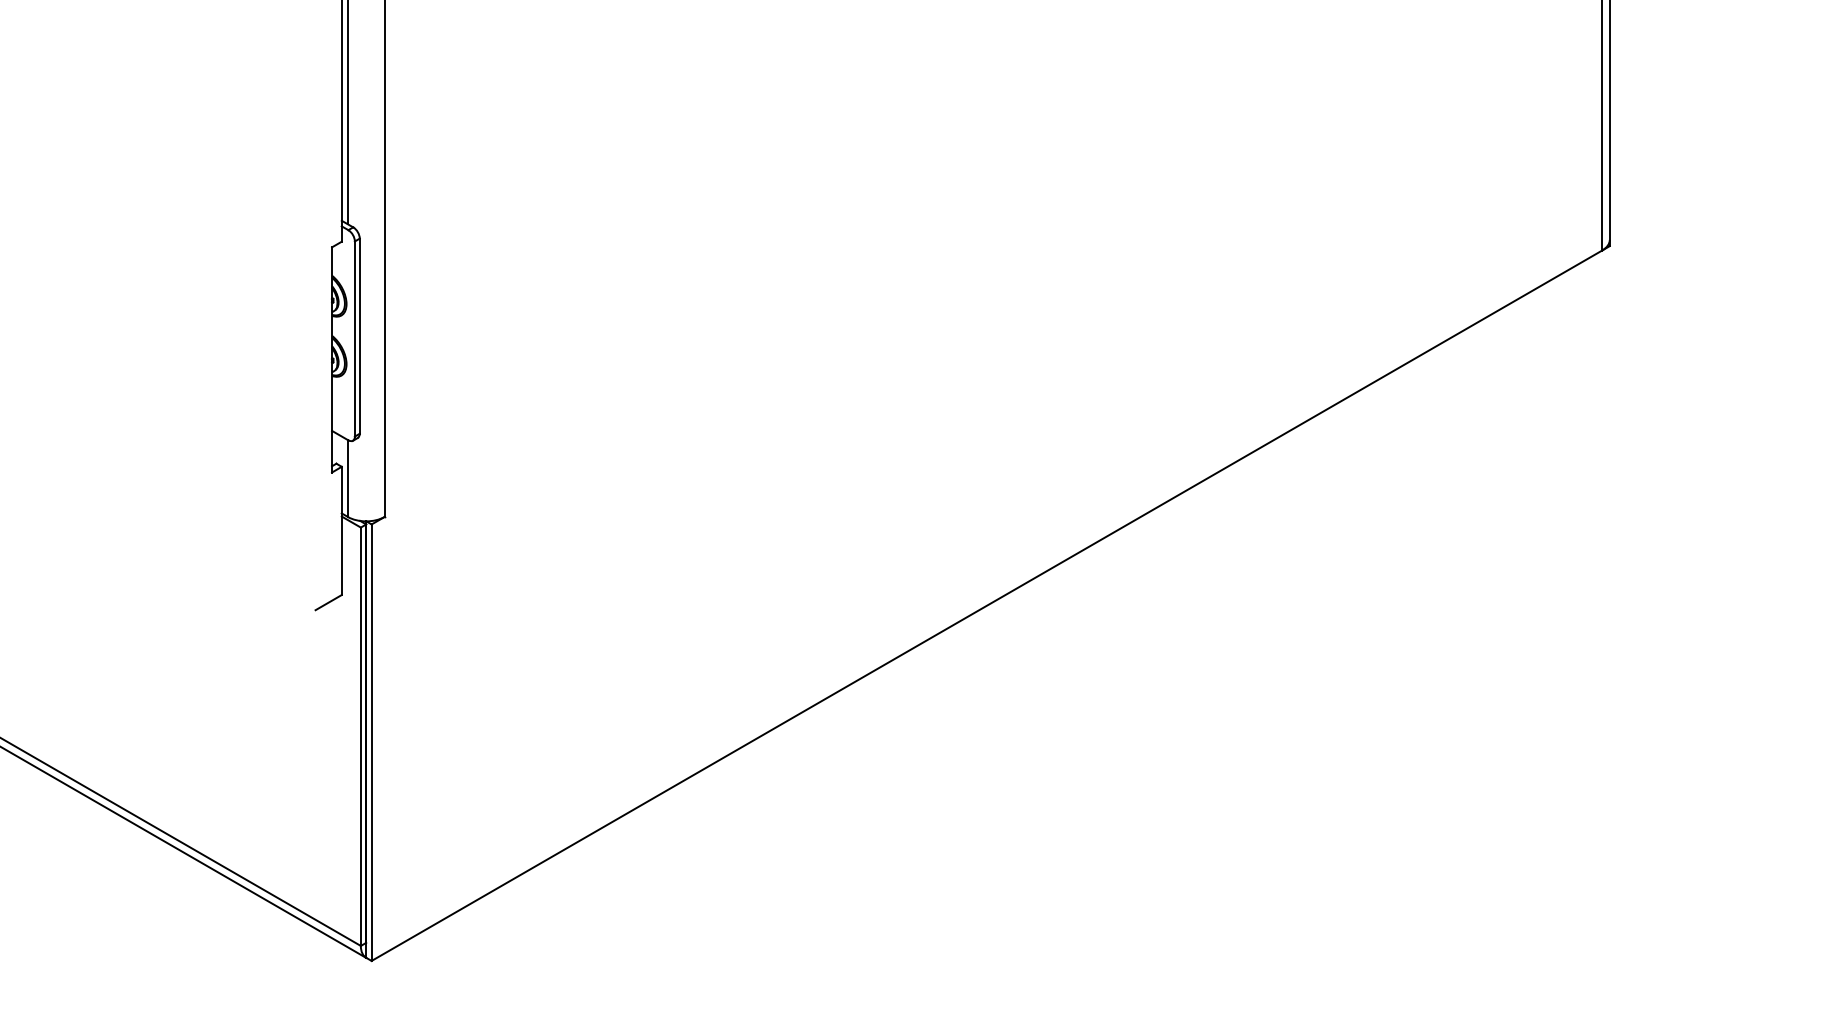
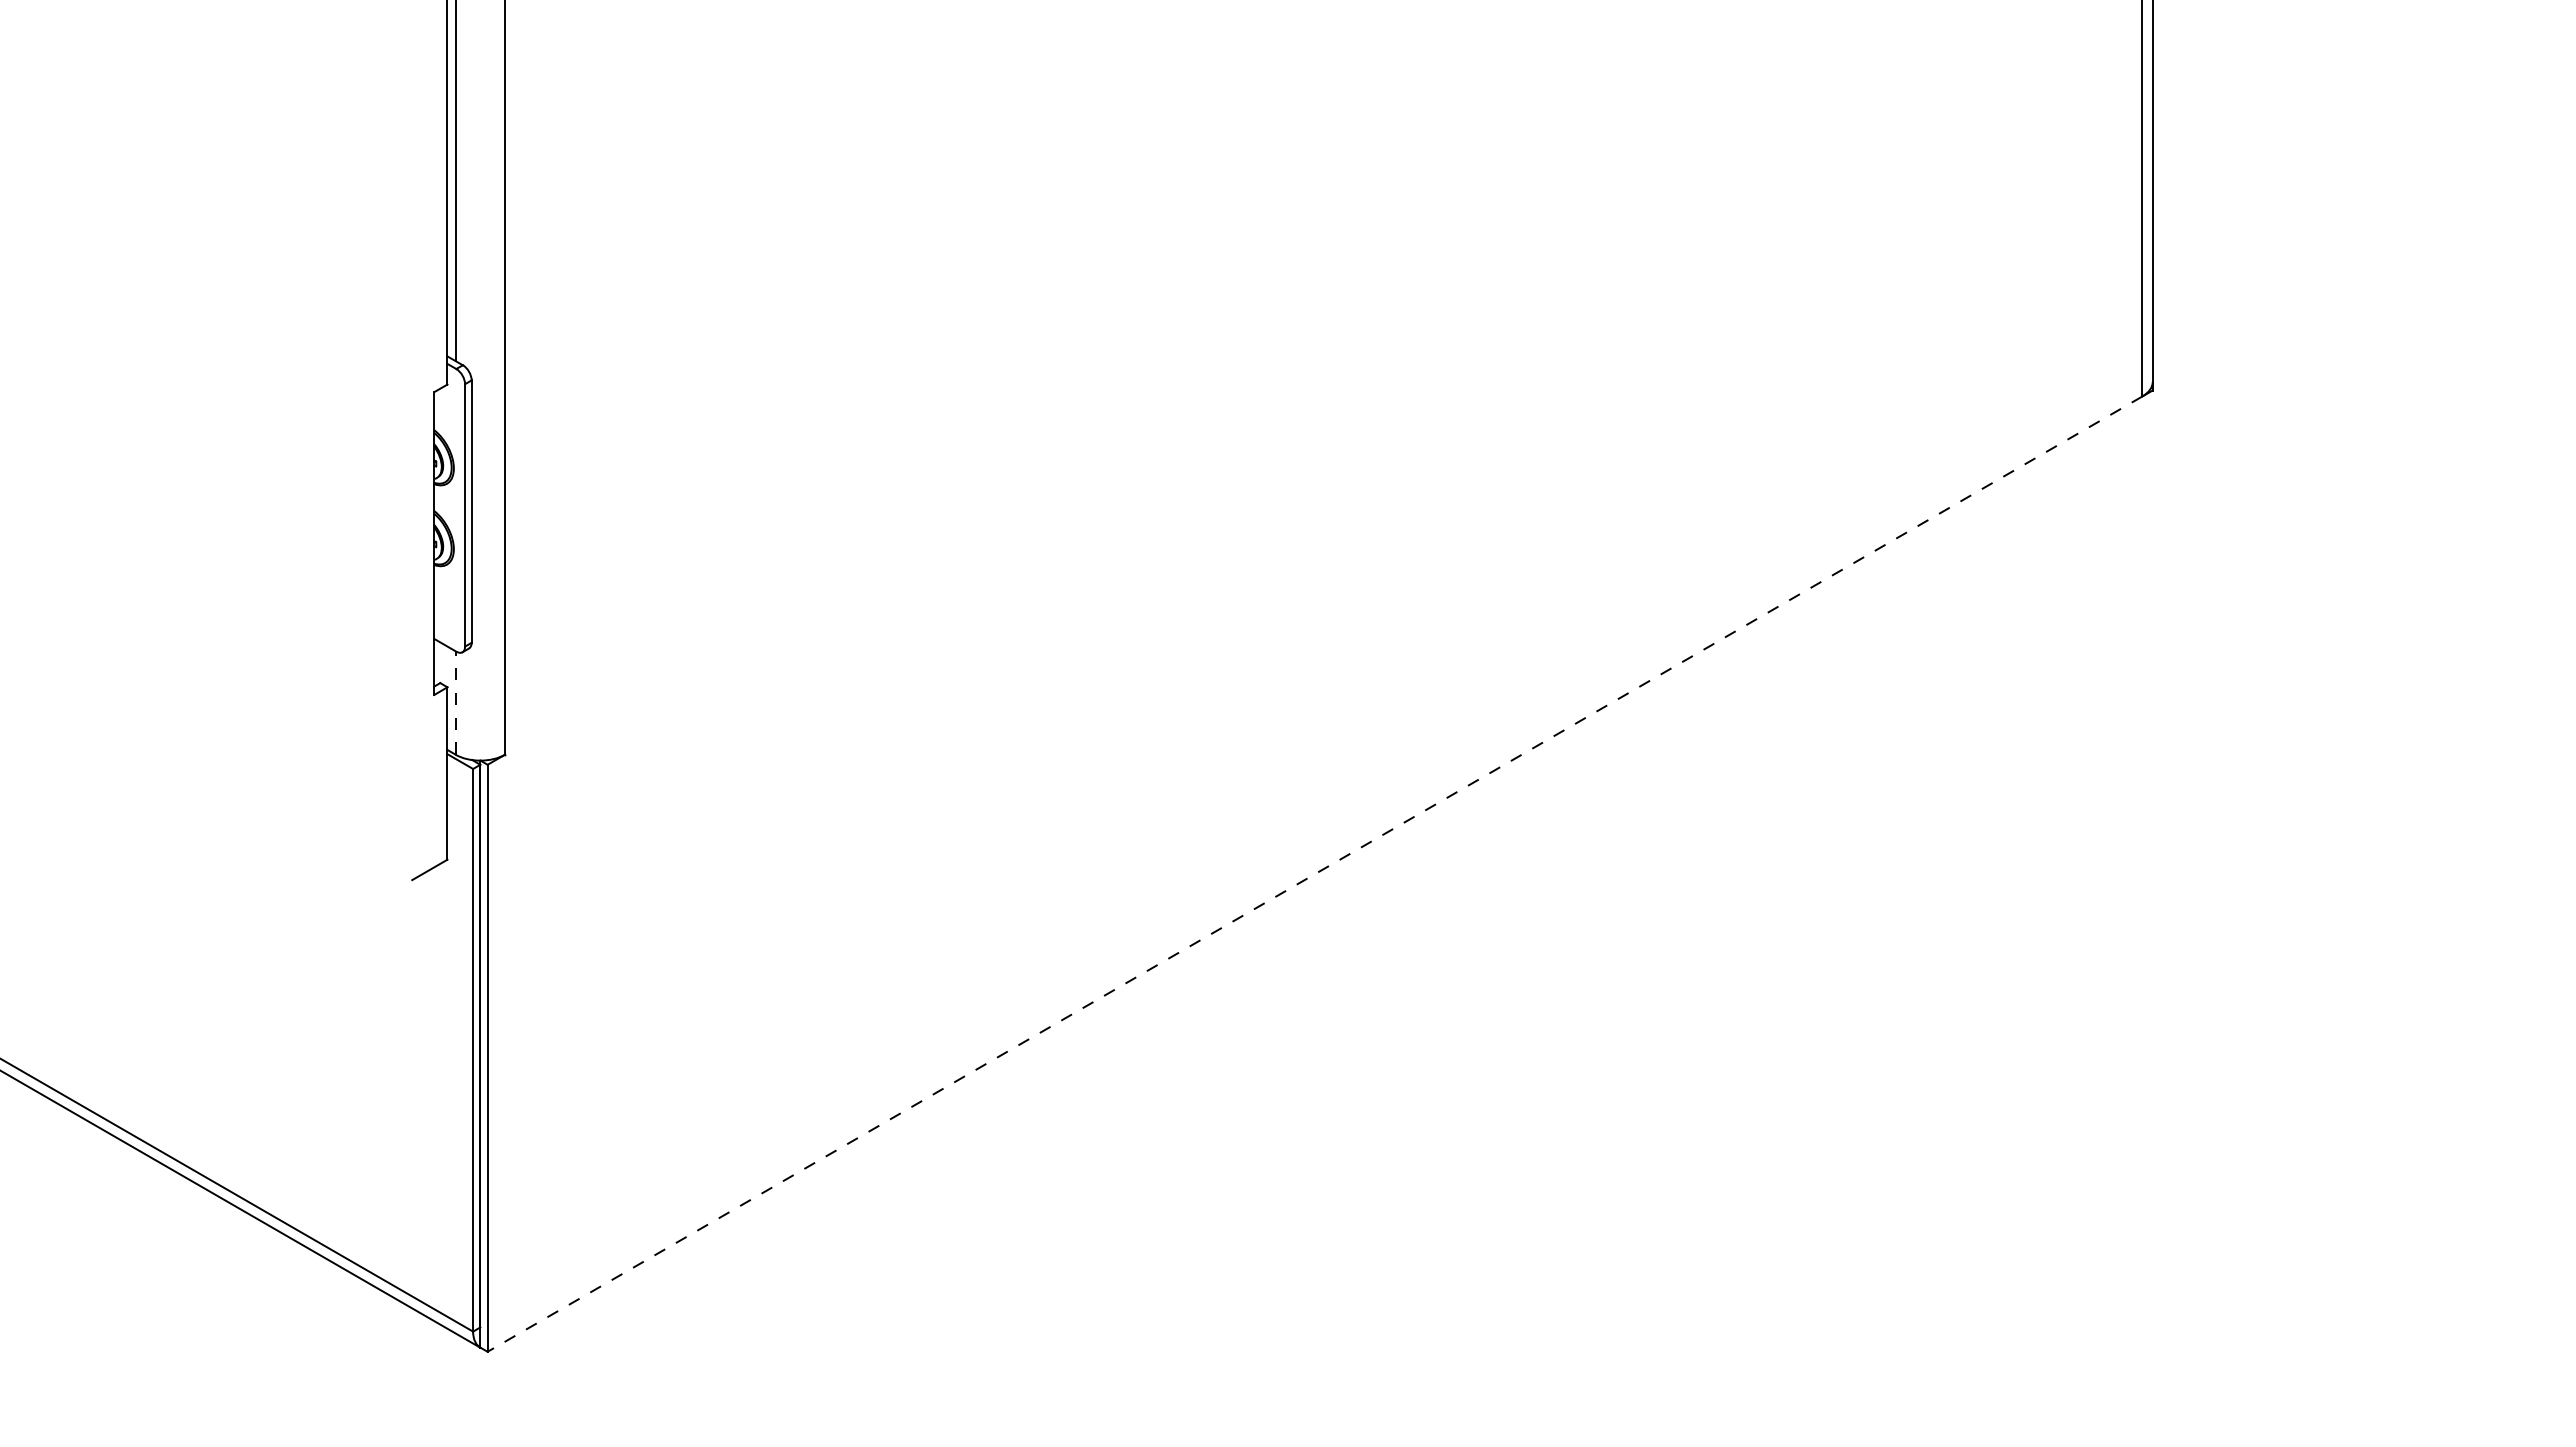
line: (347, 478) -> (455, 702), solid -> dashed
line: (986, 606) -> (1314, 874), solid -> dashed

